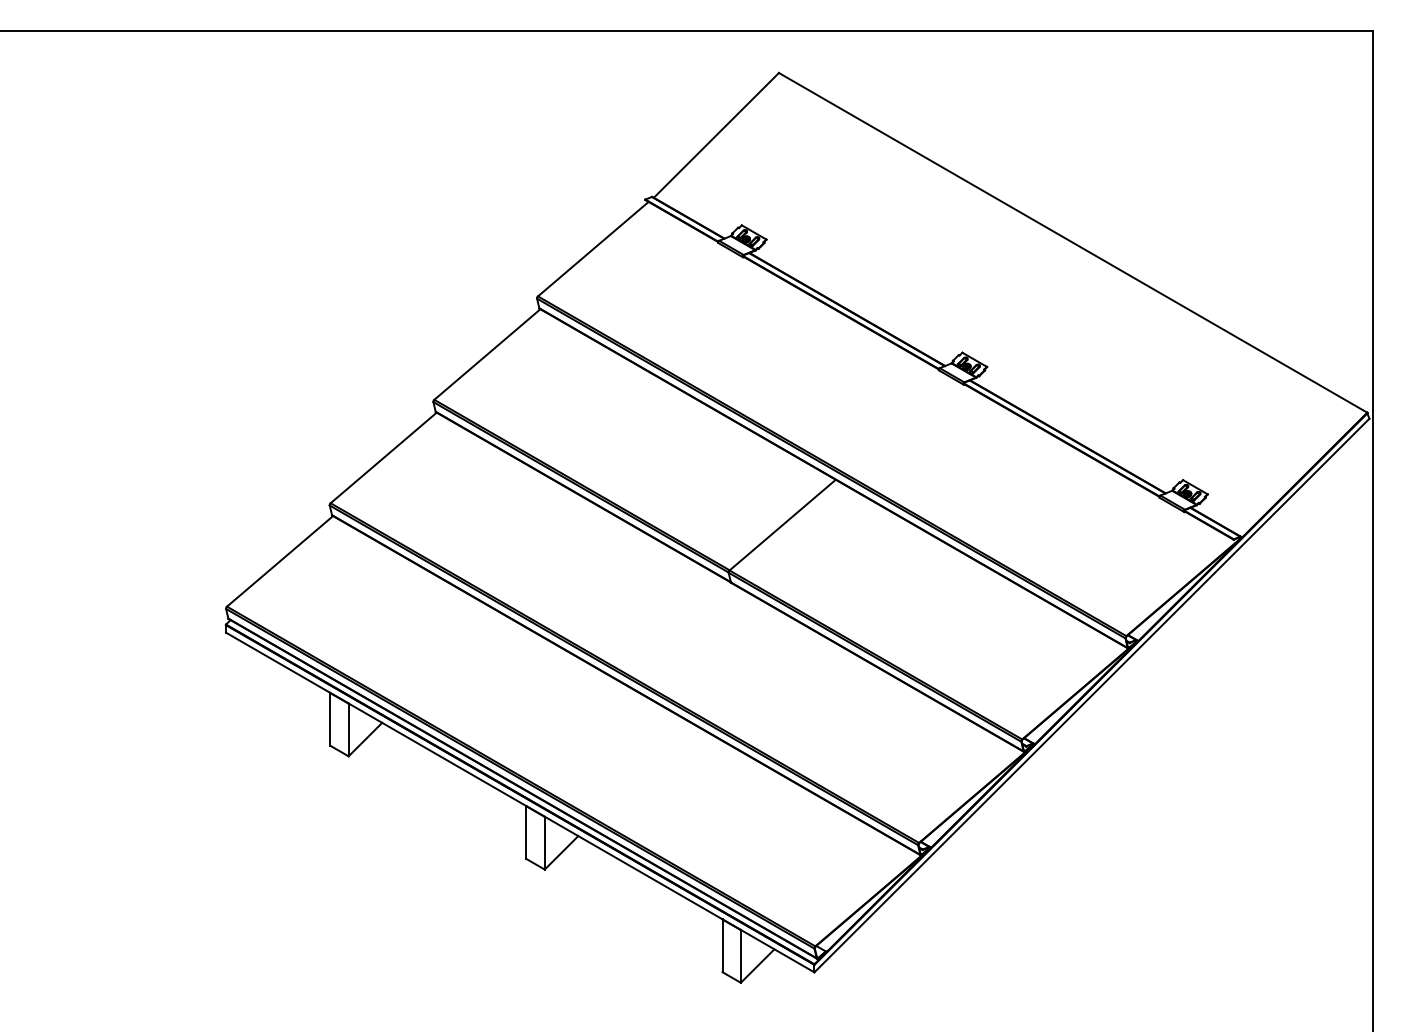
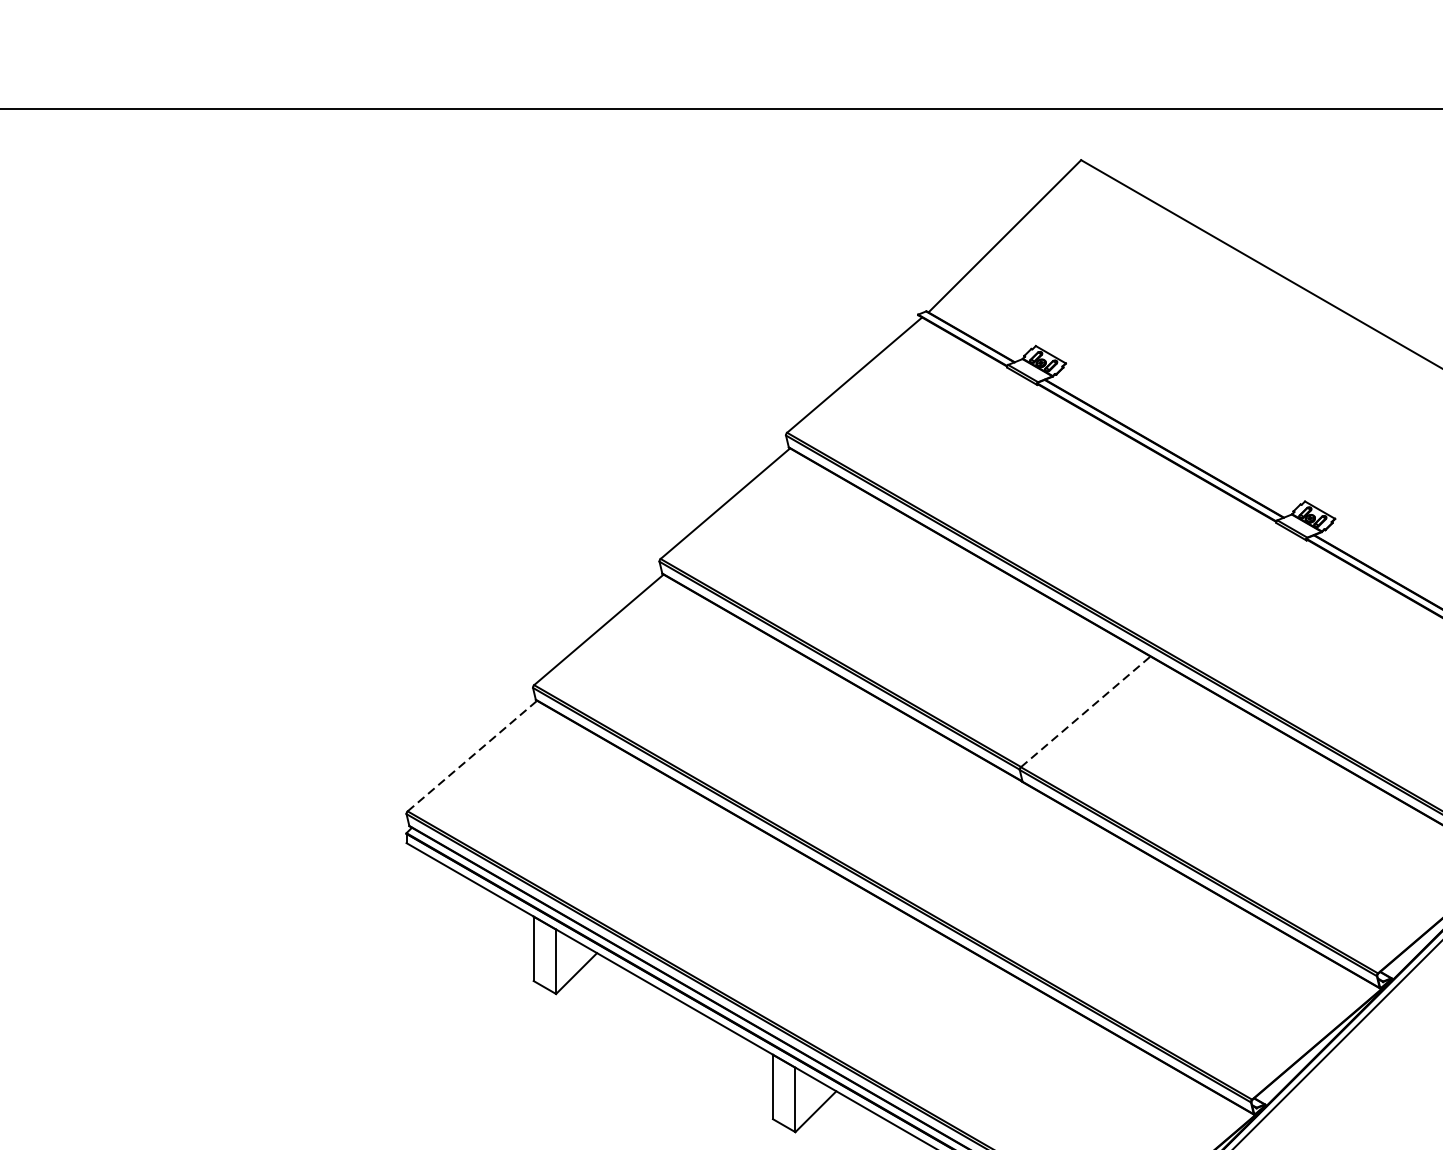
line: (782, 525) -> (1085, 712), solid -> dashed
line: (280, 561) -> (472, 756), solid -> dashed

